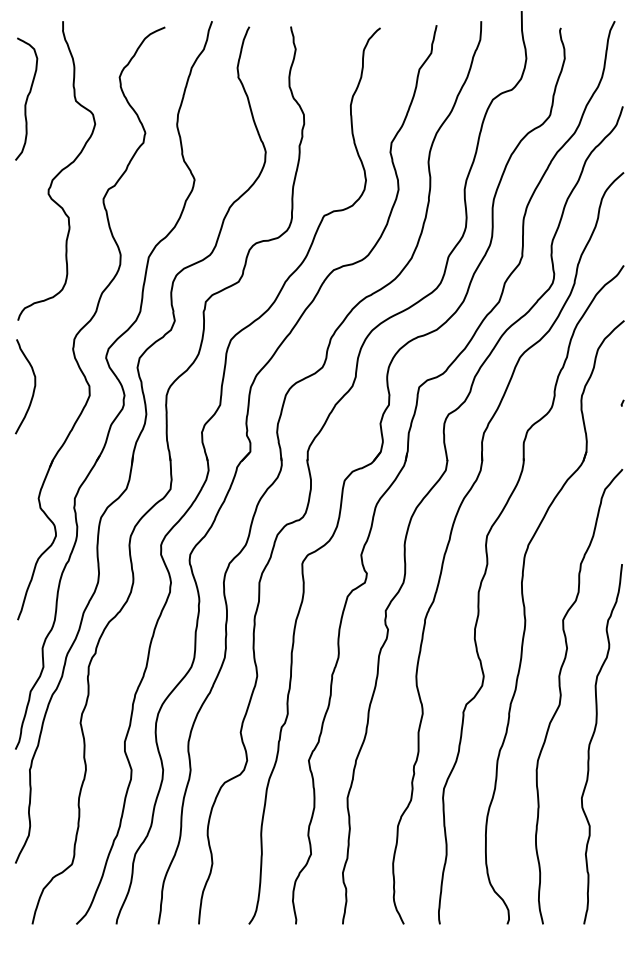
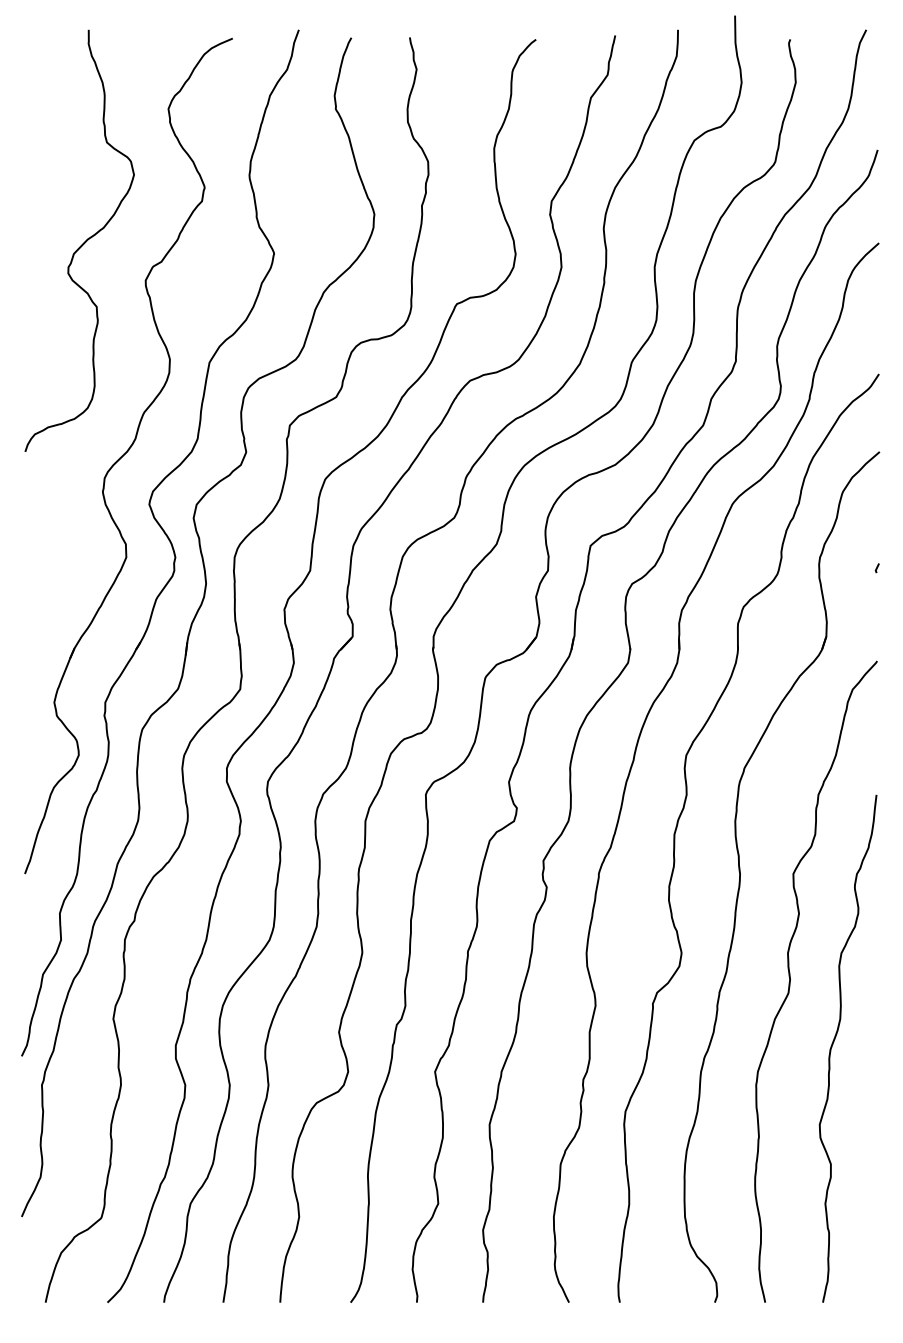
curve: (26, 98) -> (37, 138), removed
curve: (33, 387) -> (47, 546), removed

